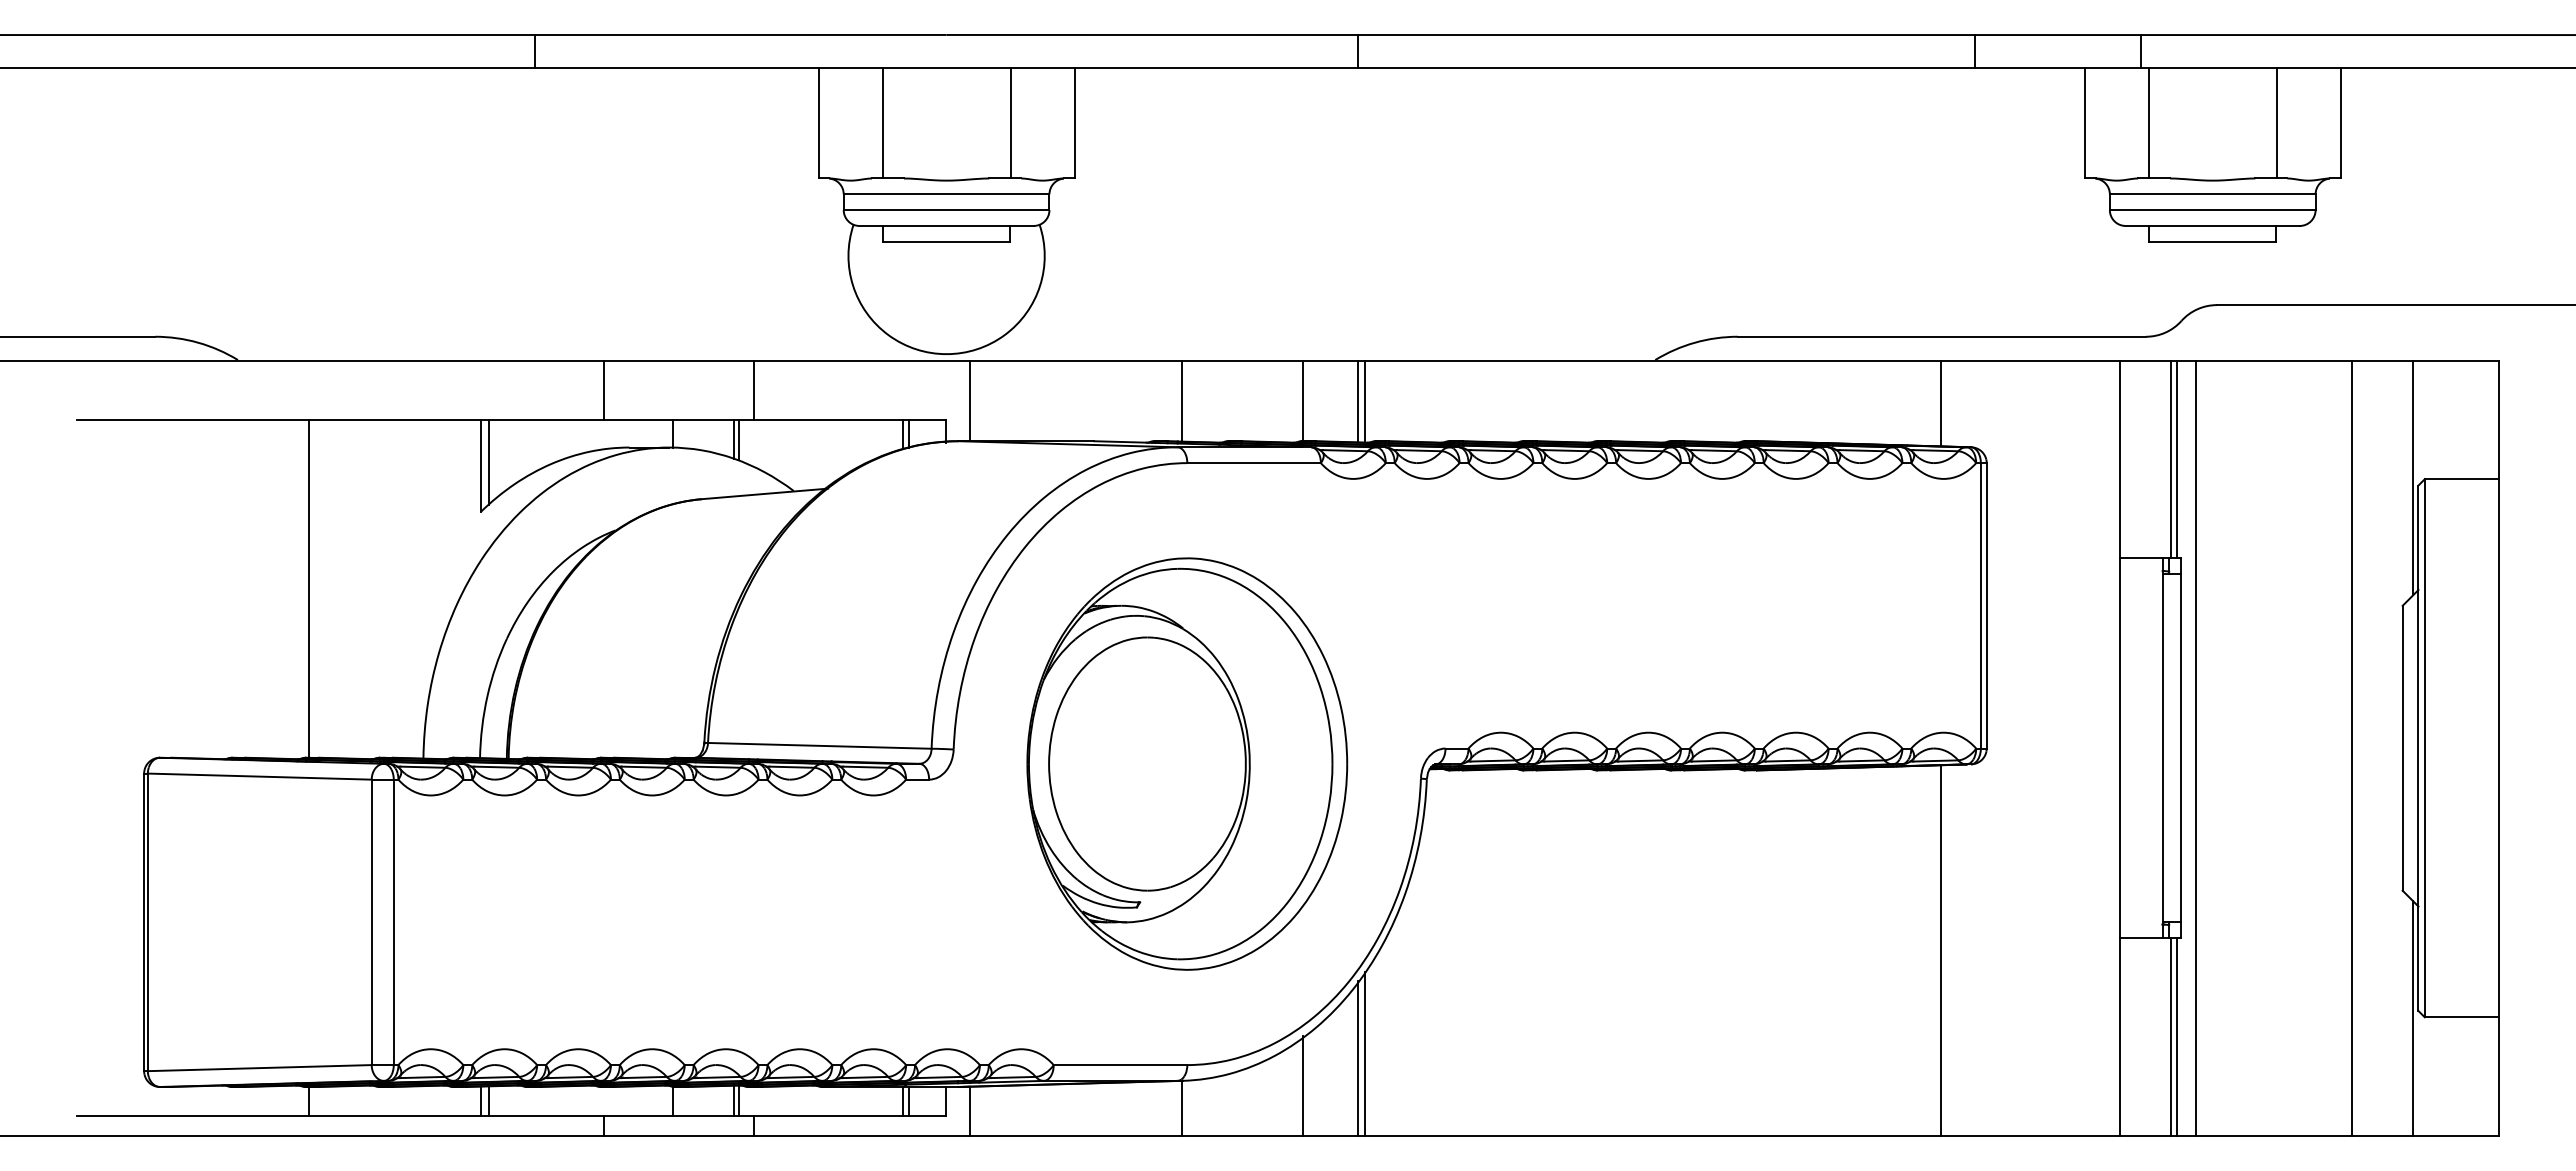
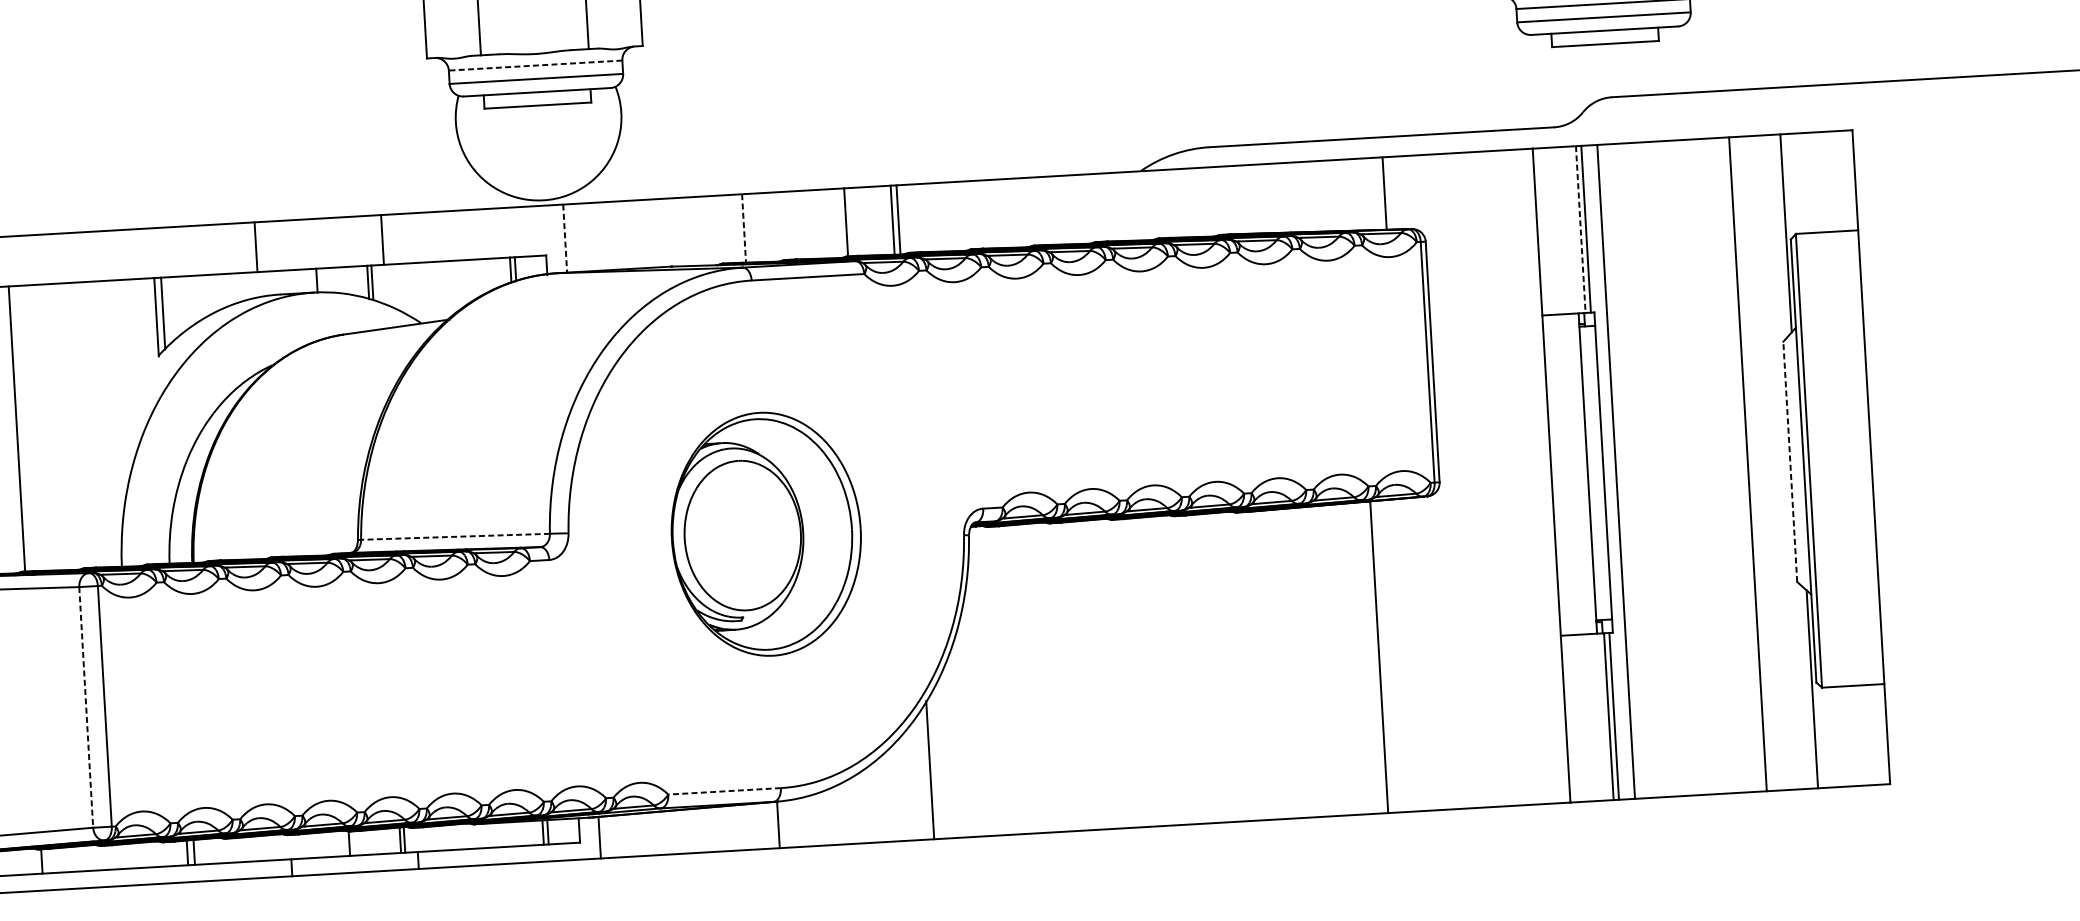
line: (946, 194) -> (535, 65), solid -> dashed
line: (969, 401) -> (564, 239), solid -> dashed
line: (1181, 401) -> (743, 228), solid -> dashed
line: (2170, 459) -> (1580, 229), solid -> dashed
line: (819, 745) -> (455, 536), solid -> dashed
line: (2402, 747) -> (1790, 461), solid -> dashed
part: (1187, 763) -> (766, 533), size x0.7
line: (371, 922) -> (86, 707), solid -> dashed
line: (1941, 950) -> (1379, 656), moved
line: (1358, 1058) -> (924, 774), removed
line: (1120, 1065) -> (724, 791), solid -> dashed
line: (1302, 1086) -> (879, 800), removed

